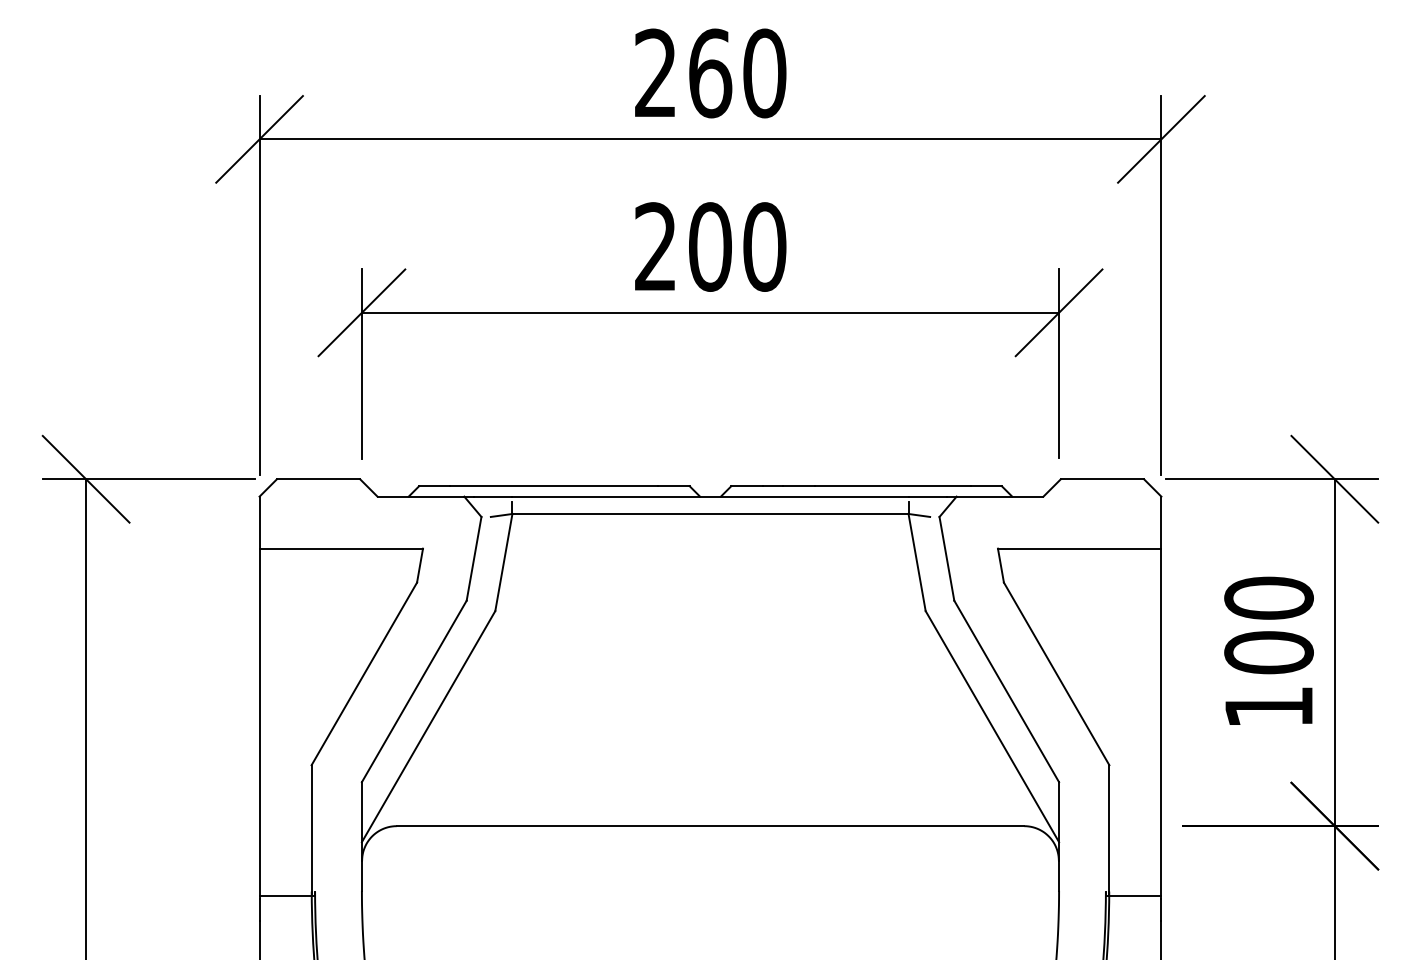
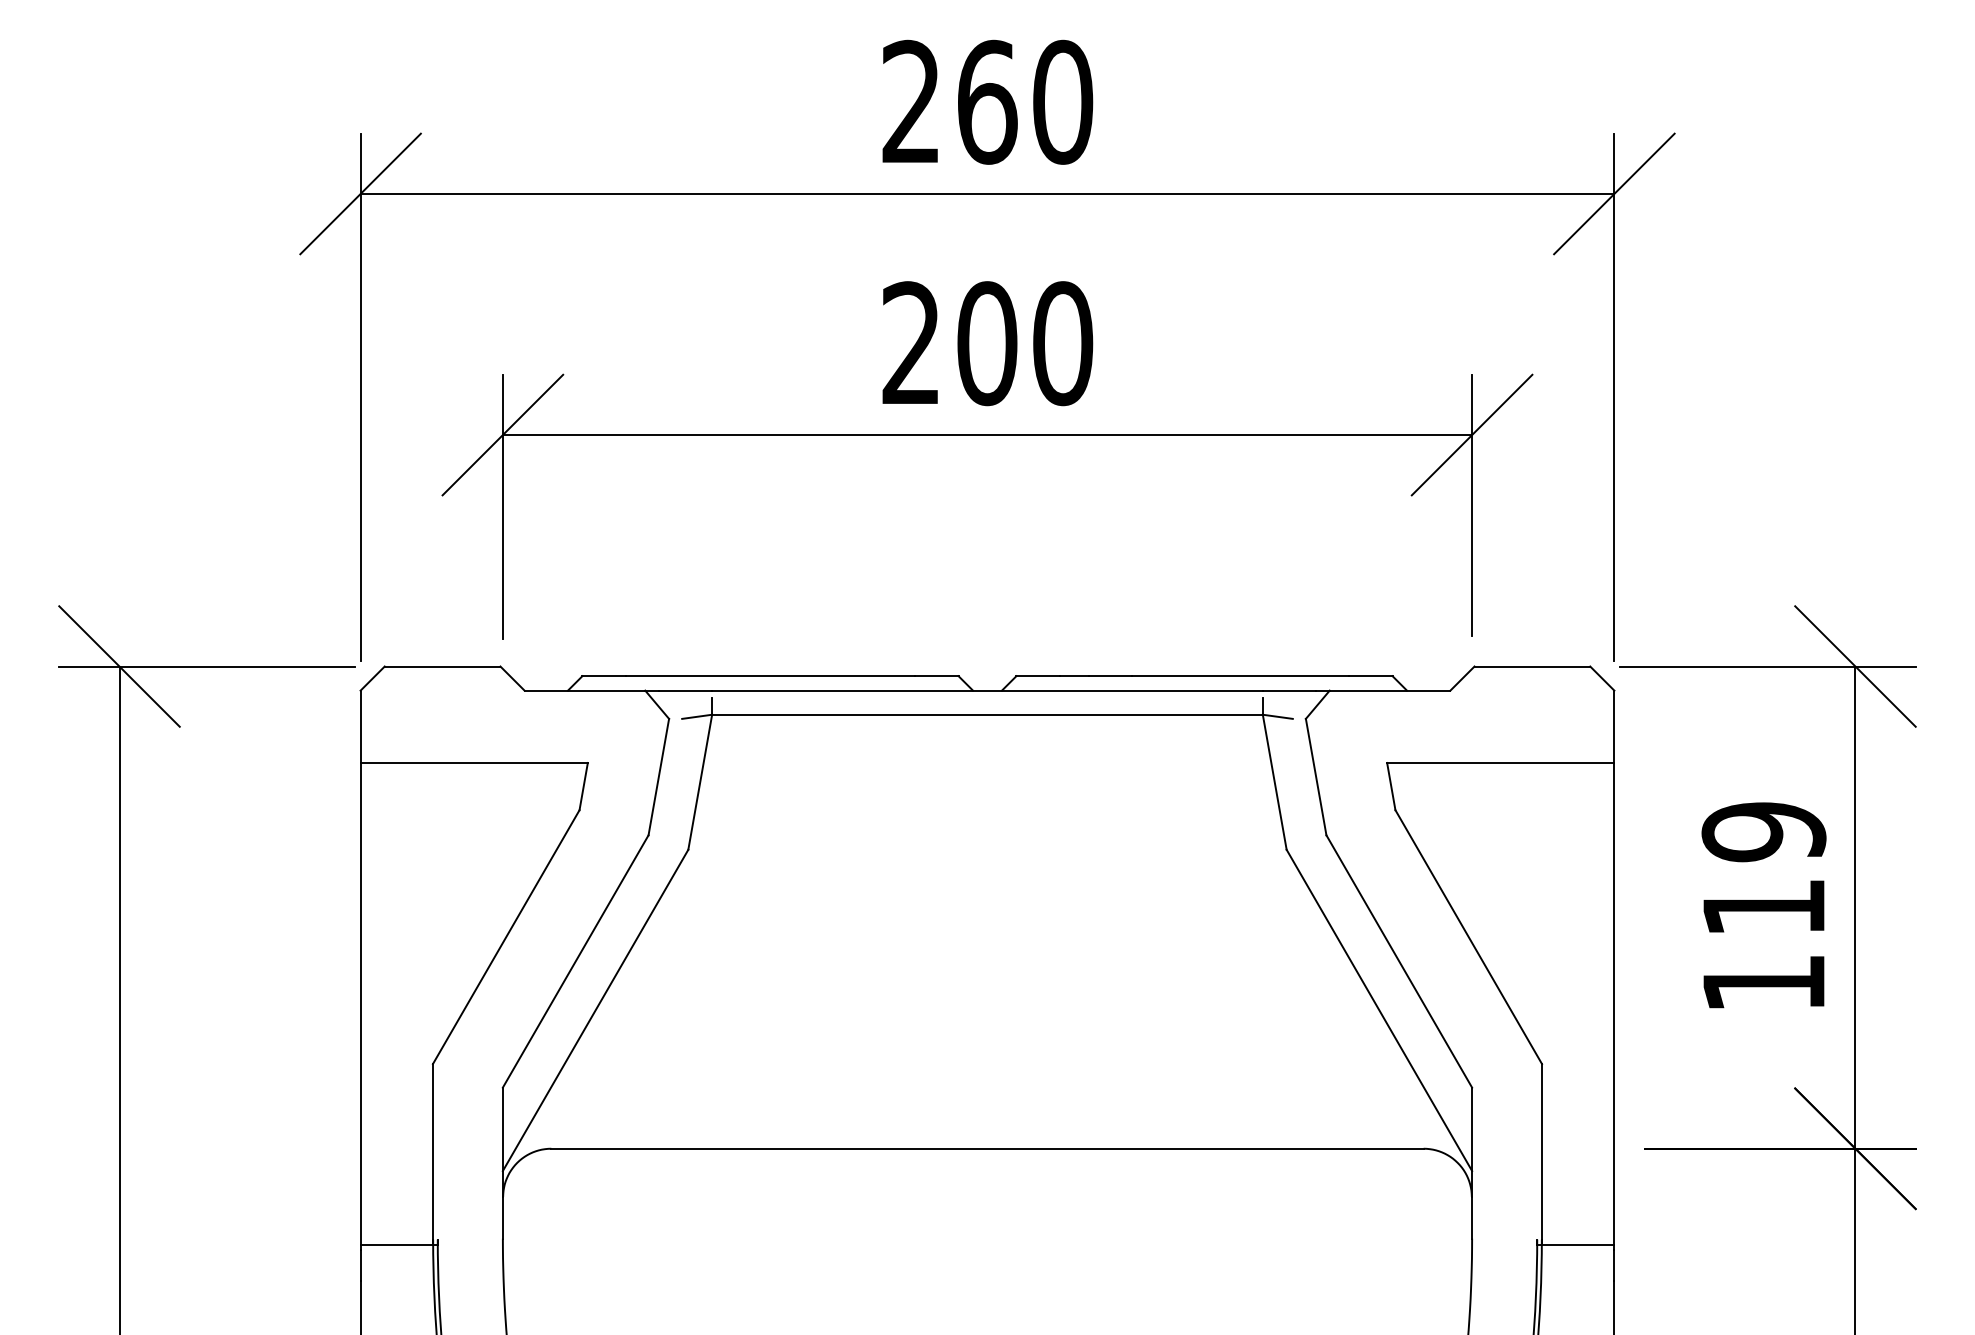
text: (1268, 625) -> (1763, 869), 100 -> 119

